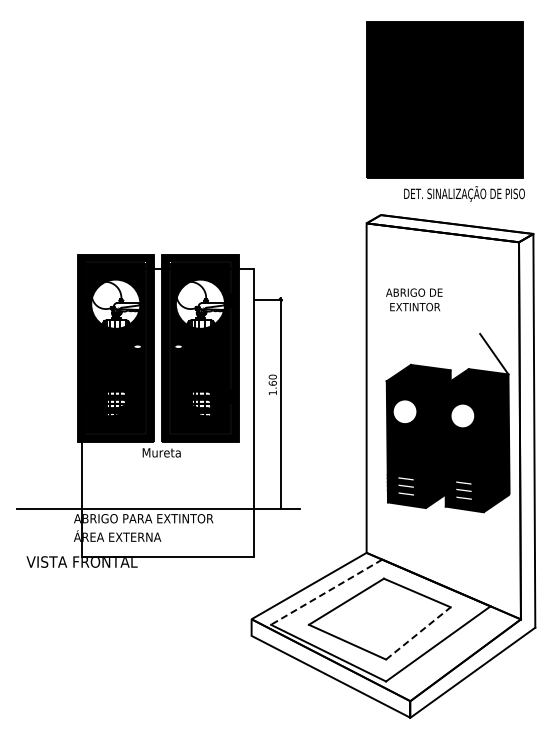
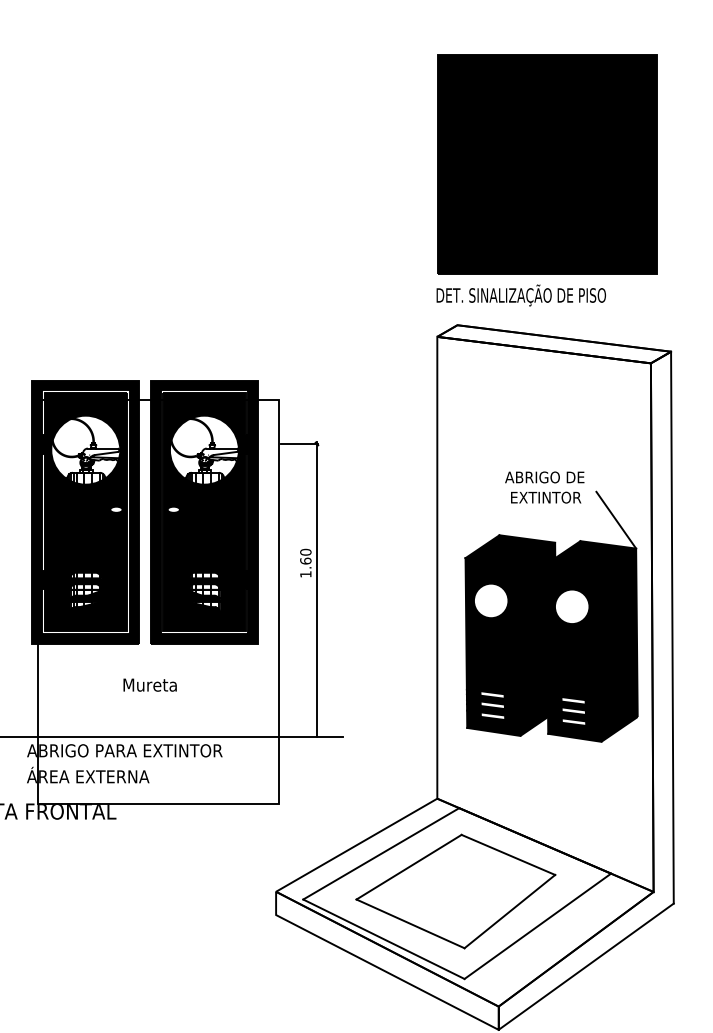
text: (464, 193) -> (521, 294), moved
text: (414, 299) -> (545, 486), moved
text: (161, 452) -> (149, 684), moved
line: (326, 592) -> (381, 854), dashed -> solid
line: (418, 633) -> (510, 911), dashed -> solid

